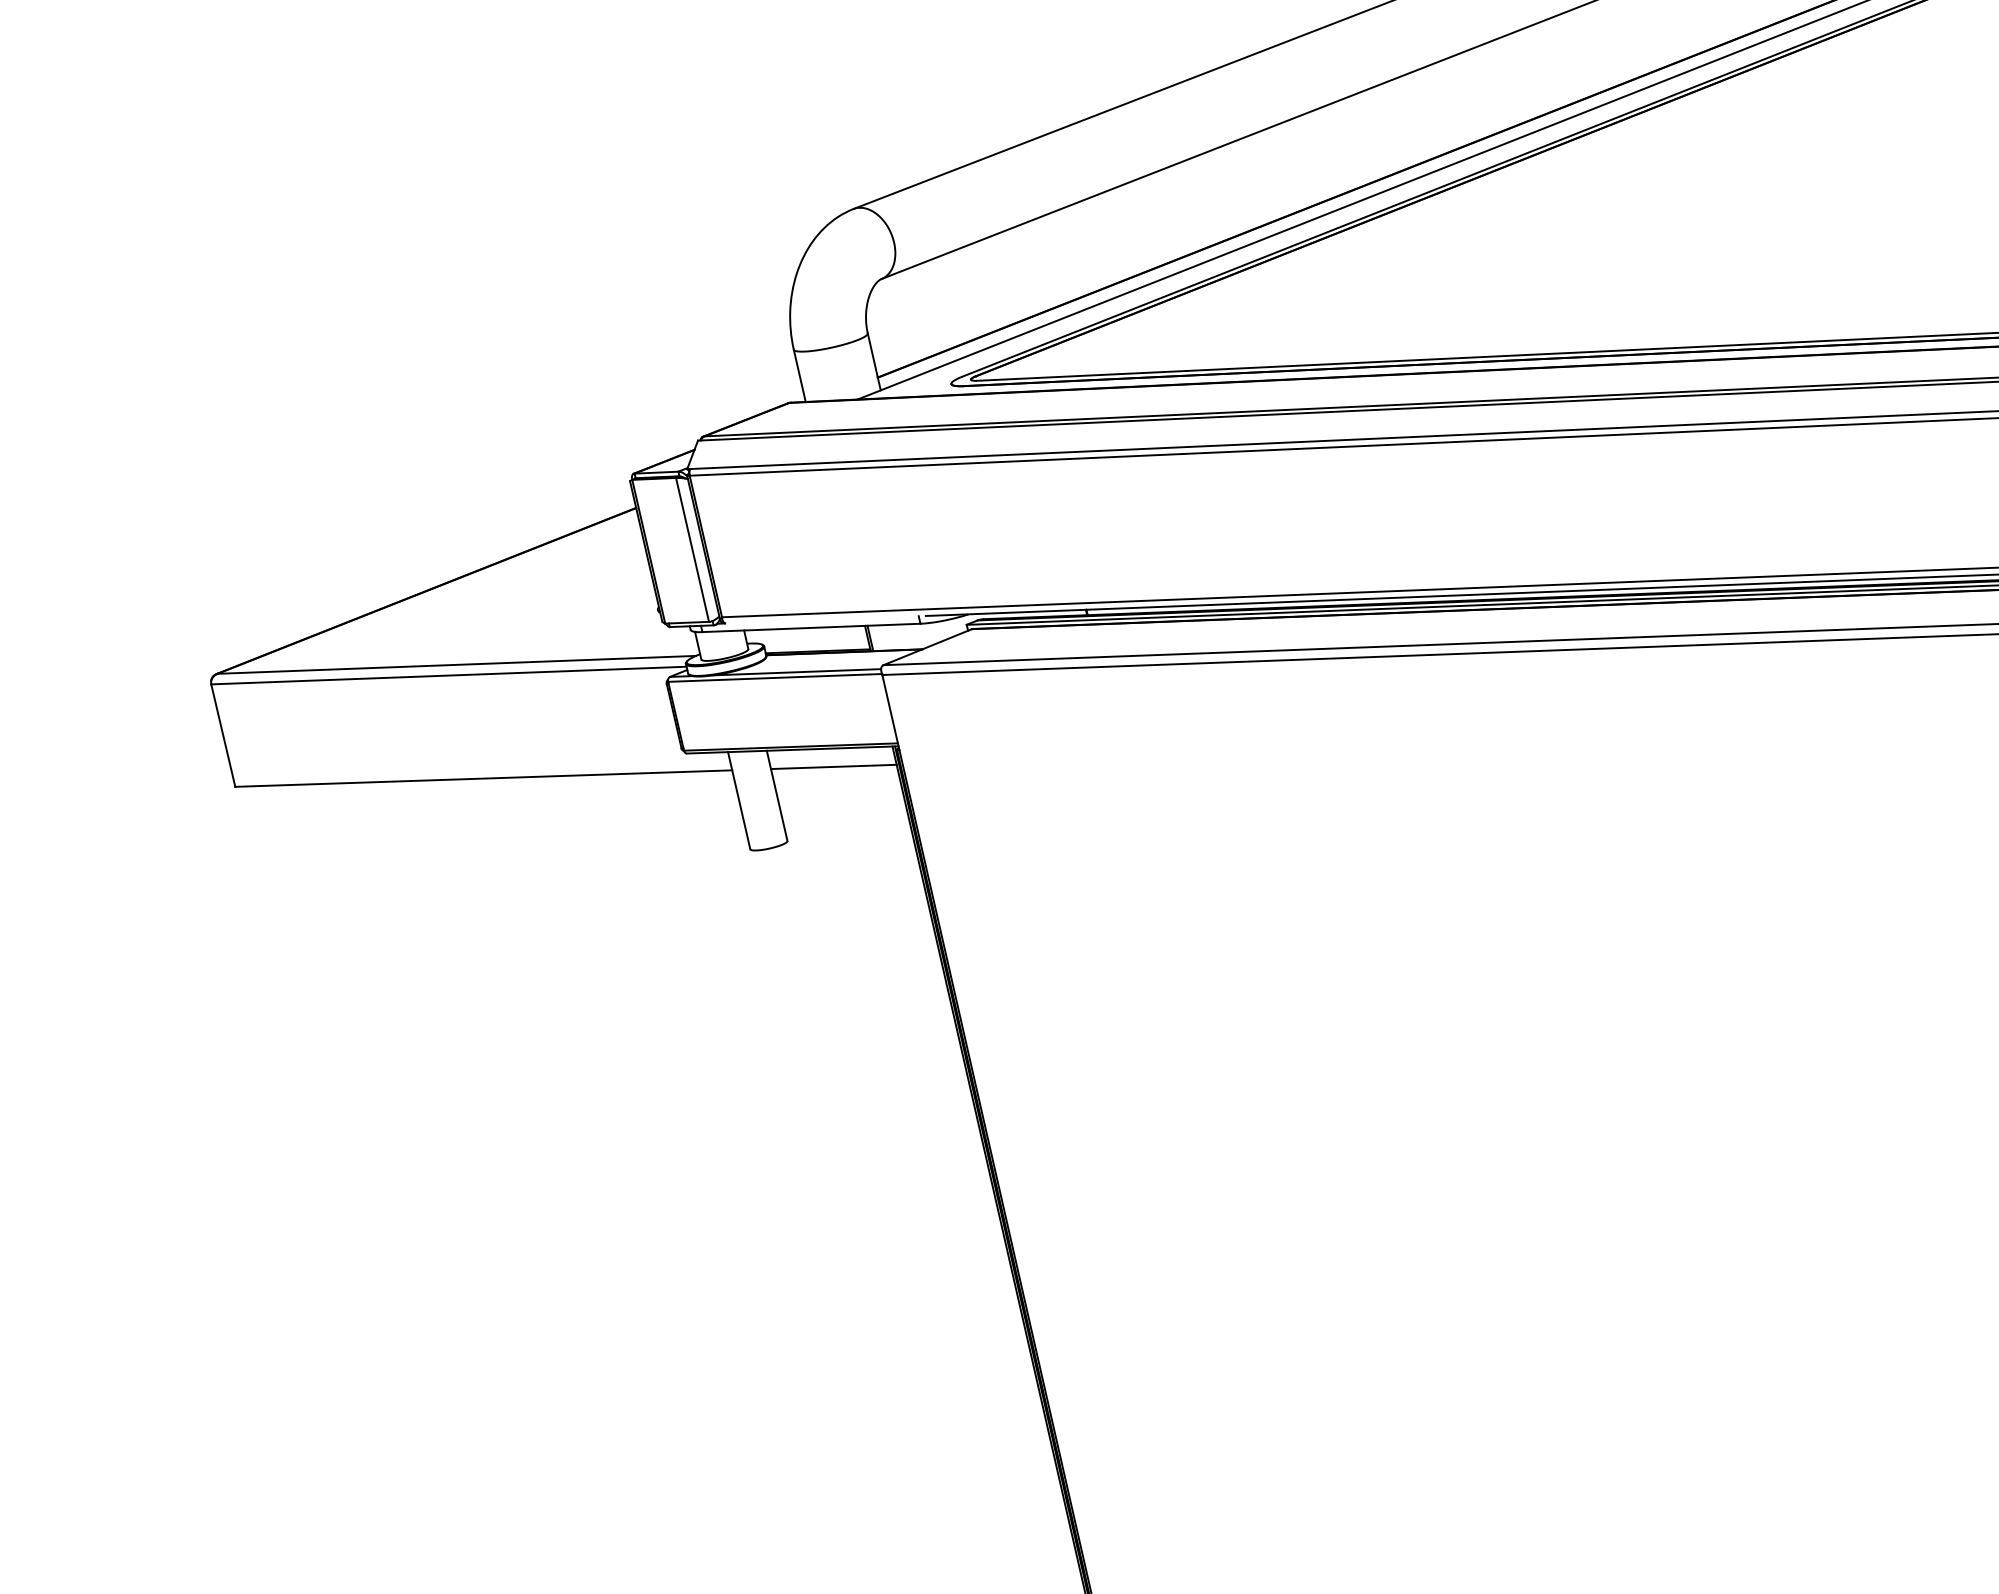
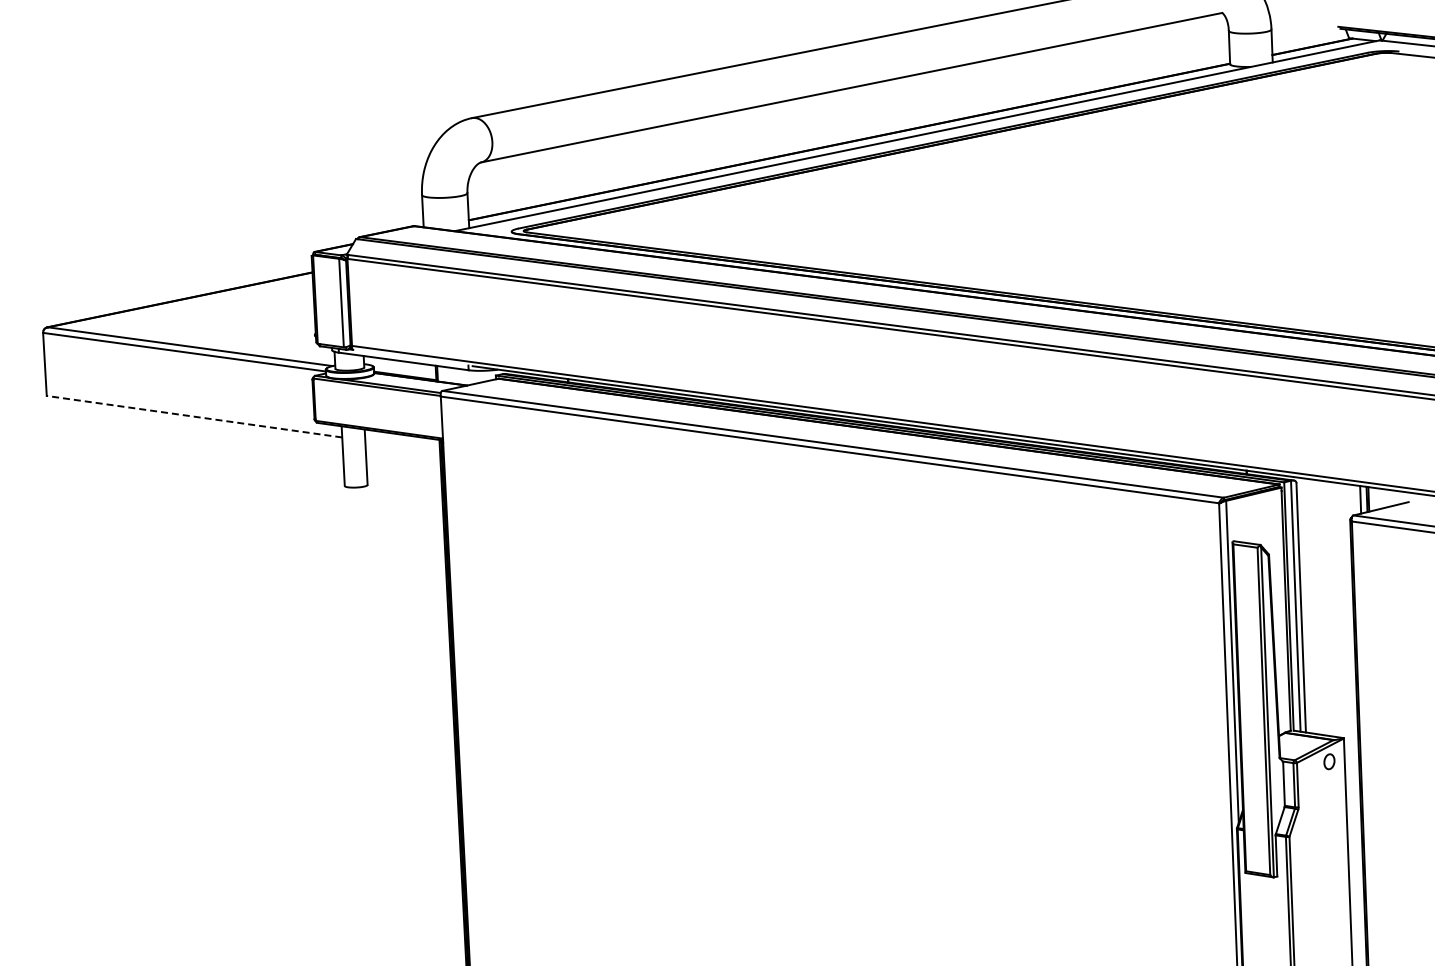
line: (833, 766) -> (402, 445), removed
line: (483, 778) -> (194, 416), solid -> dashed

